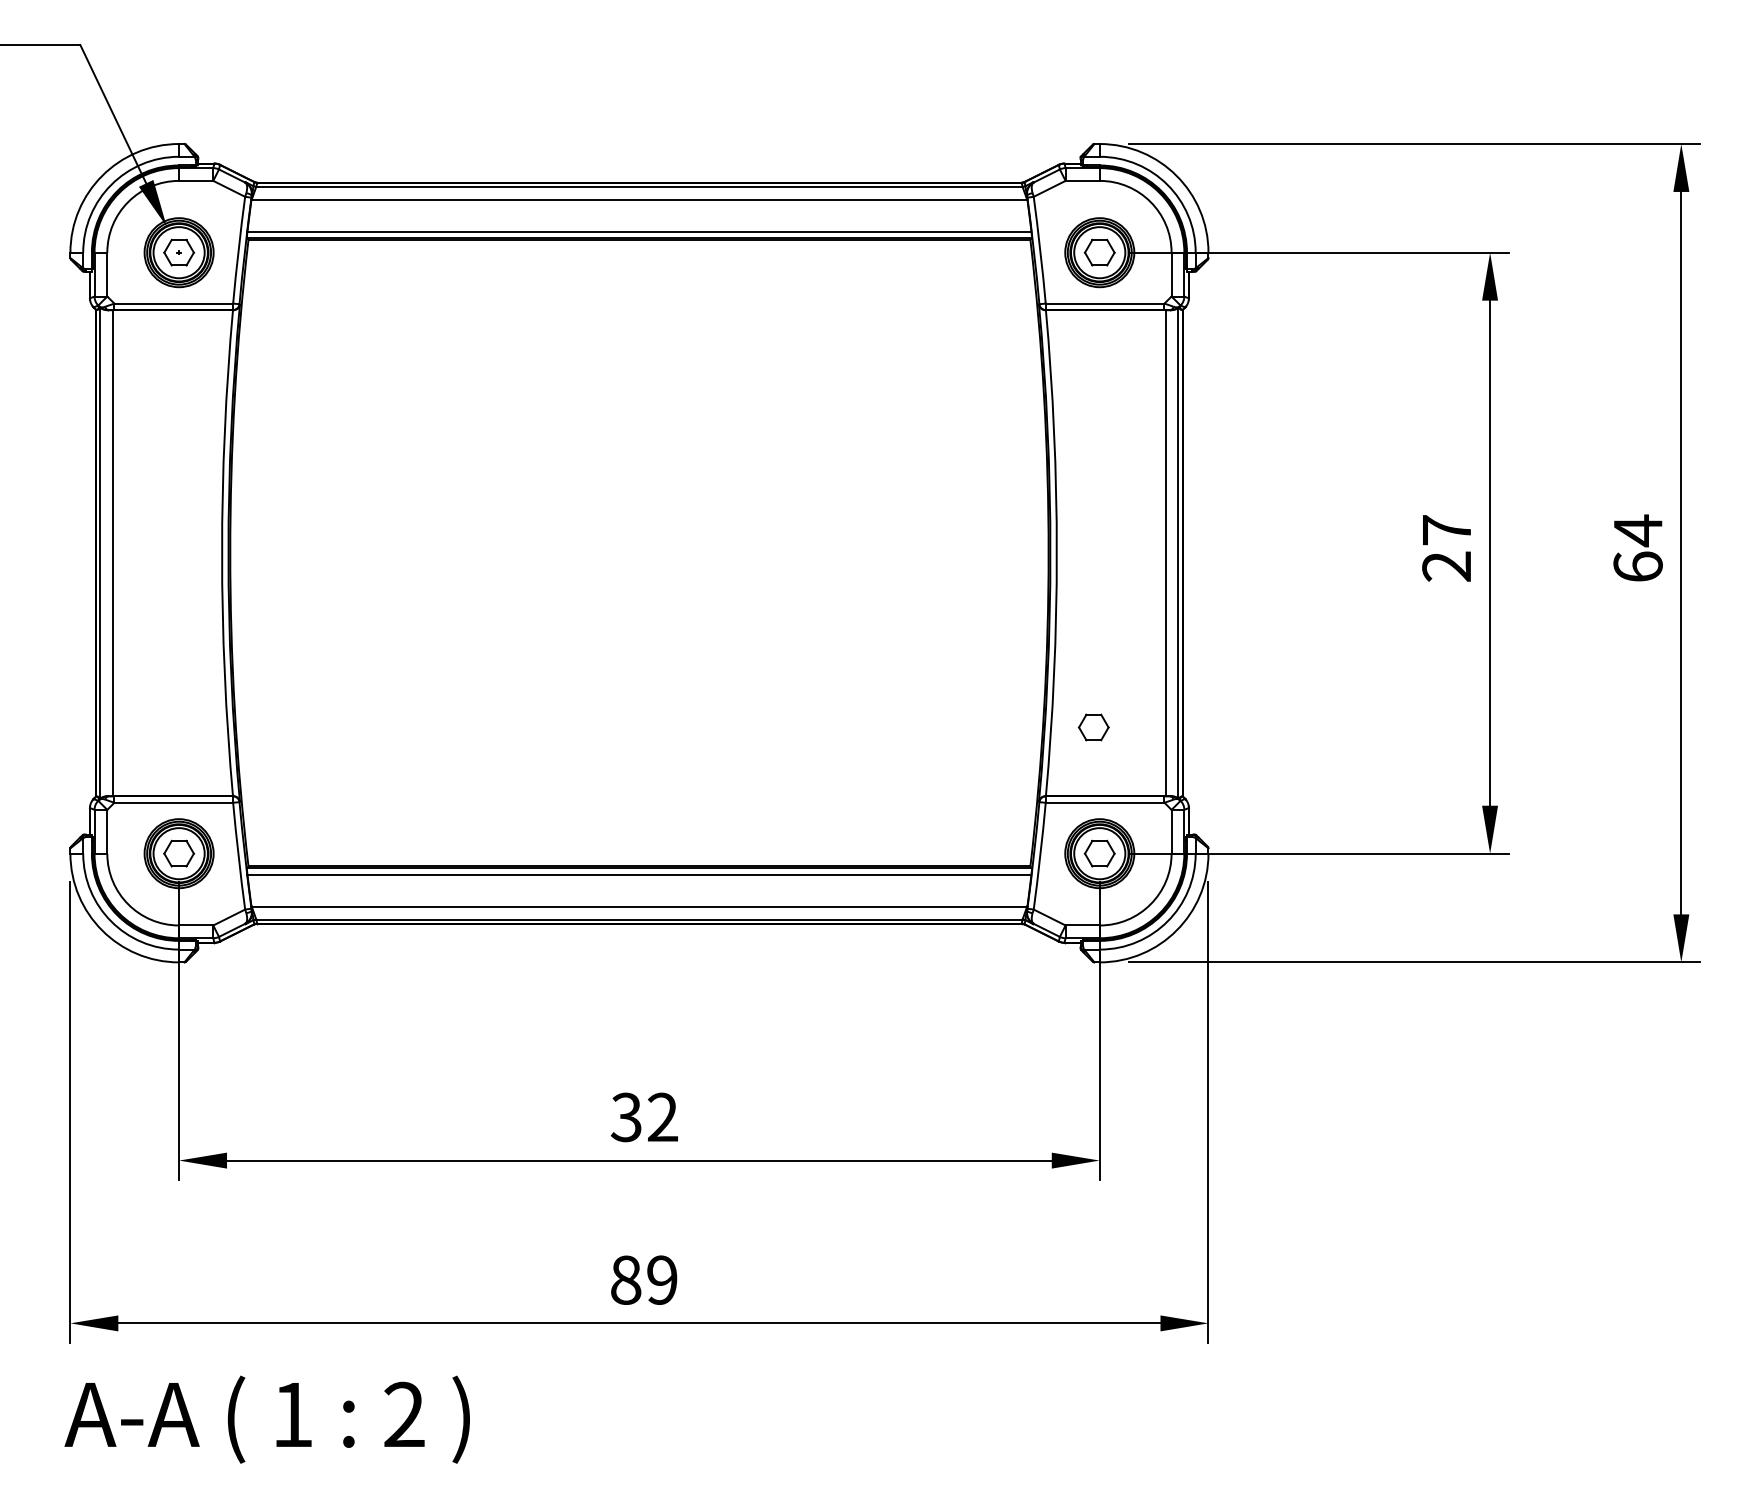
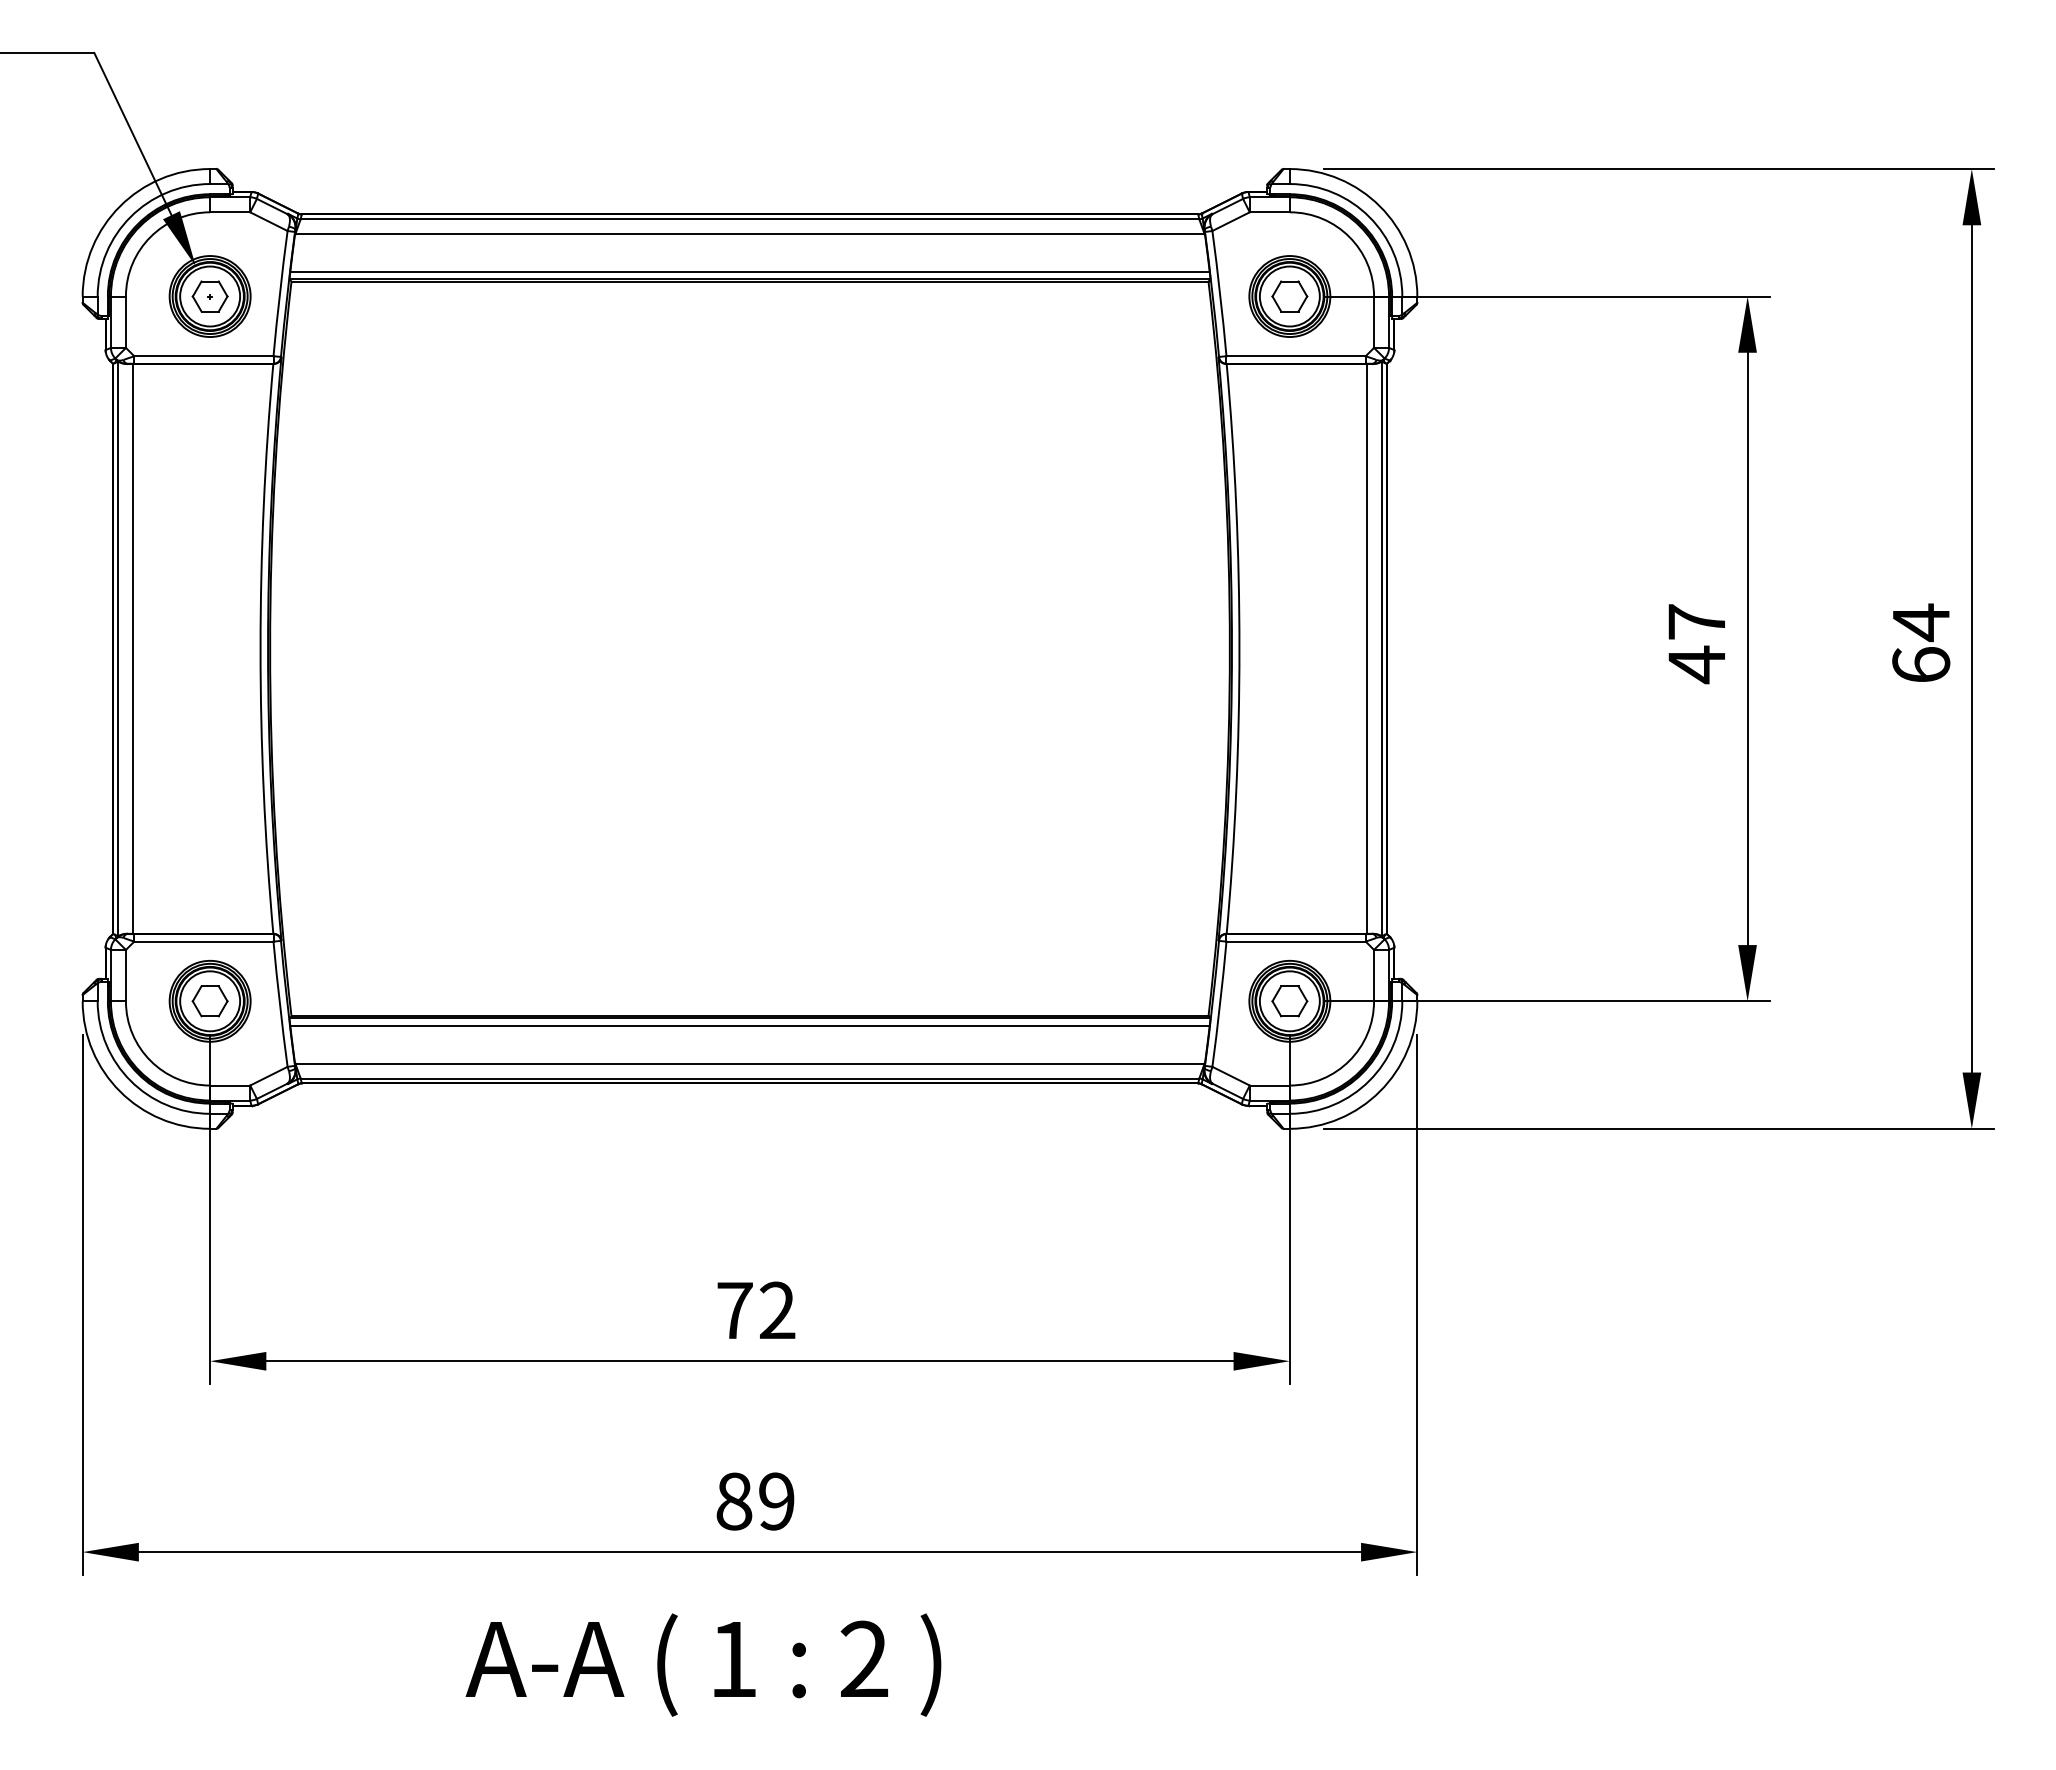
text: (1445, 566) -> (1695, 664), 27 -> 47
part: (1093, 727) -> (1282, 853), removed
text: (626, 1117) -> (734, 1310), 32 -> 72
text: (267, 1419) -> (703, 1664), moved

